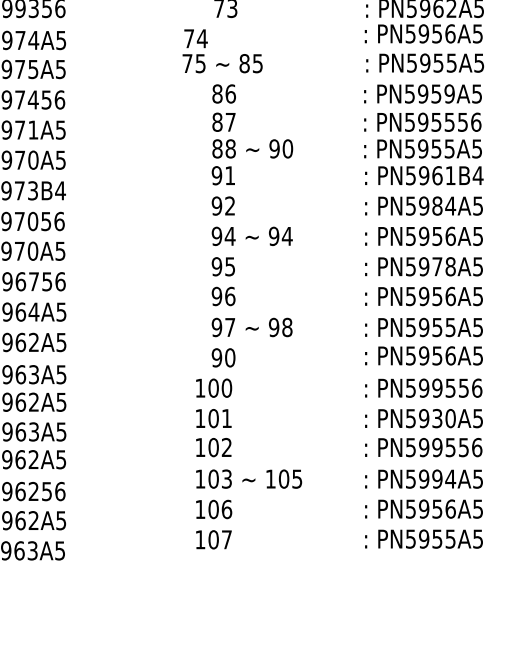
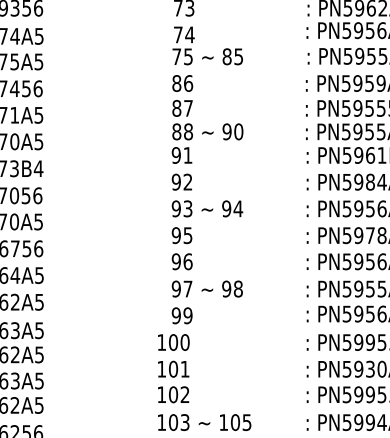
text: (222, 51) -> (207, 46), moved
text: (229, 236) -> (187, 208), 94 -> 93
text: (230, 357) -> (188, 315), 90 -> 99

